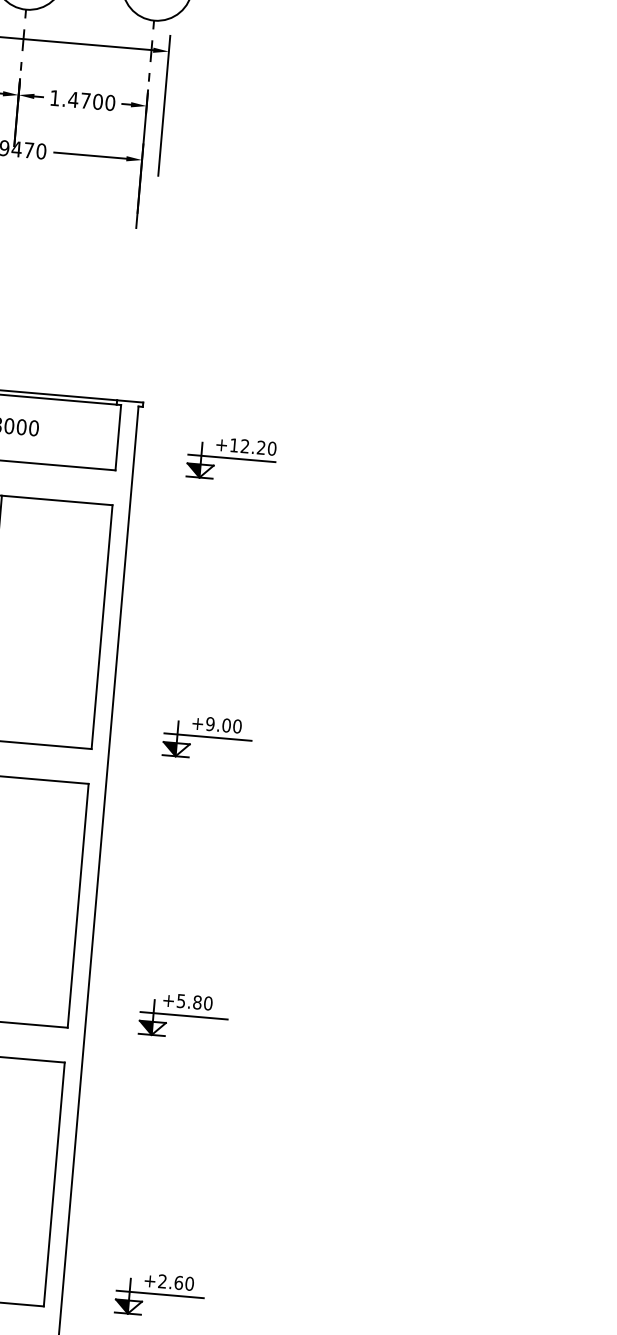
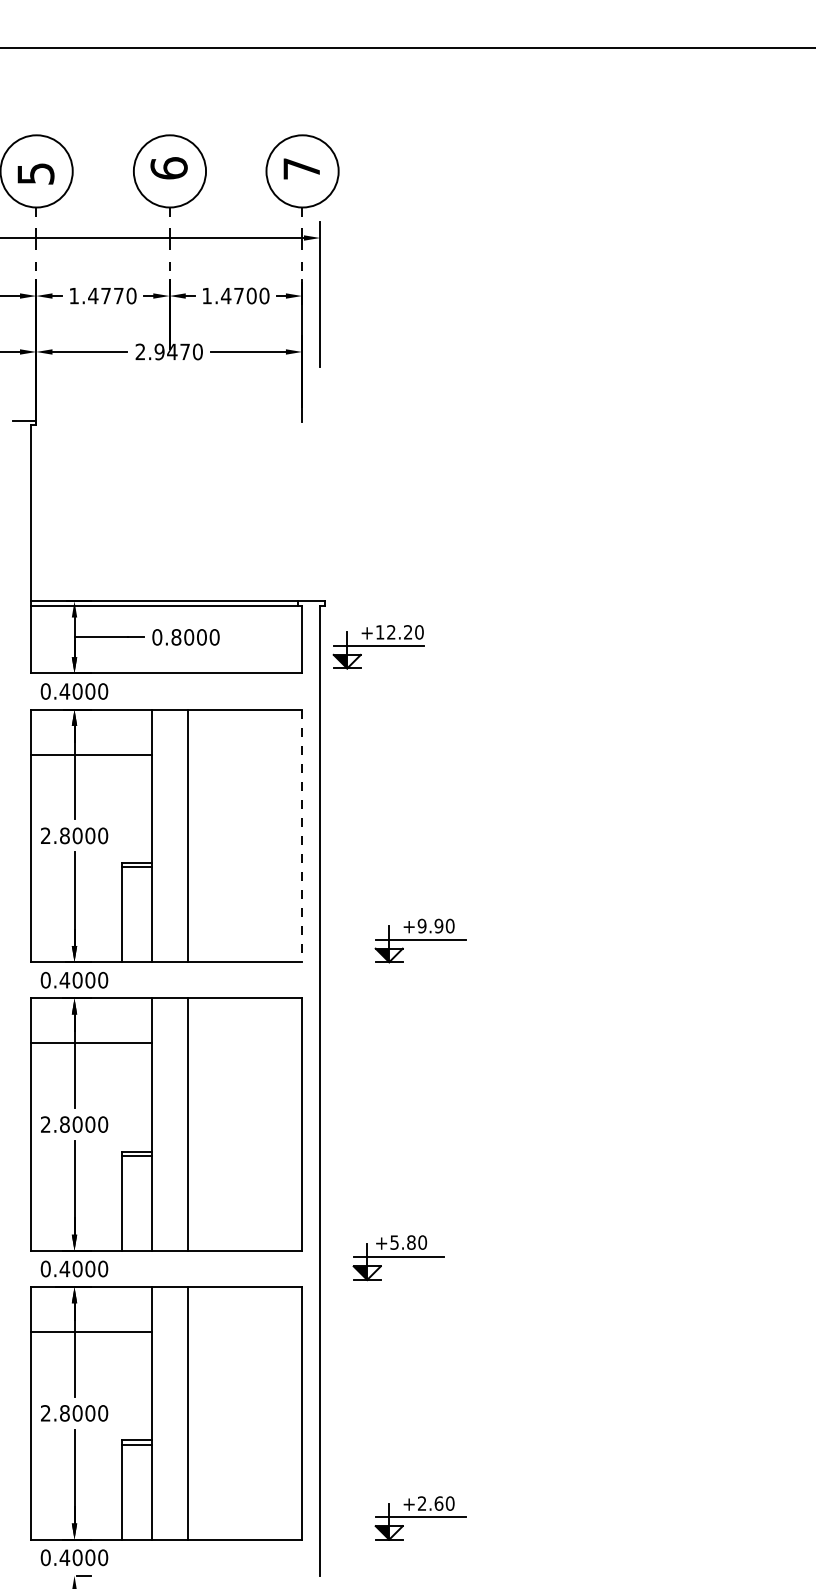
part: (231, 459) -> (378, 647), moved
line: (102, 627) -> (302, 836), solid -> dashed
text: (226, 725) -> (438, 926), +9.00 -> +9.90
part: (183, 1016) -> (398, 1258), moved

